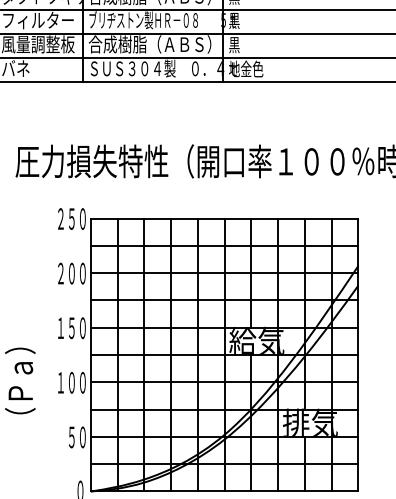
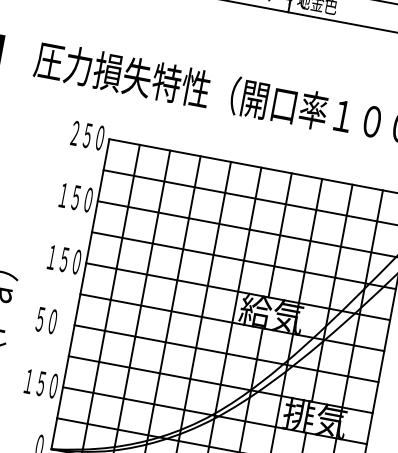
text: (66, 273) -> (70, 196), ２００ -> １５０
text: (71, 382) -> (52, 321), １００ -> ５０
text: (60, 436) -> (28, 380), ５０ -> １５０

